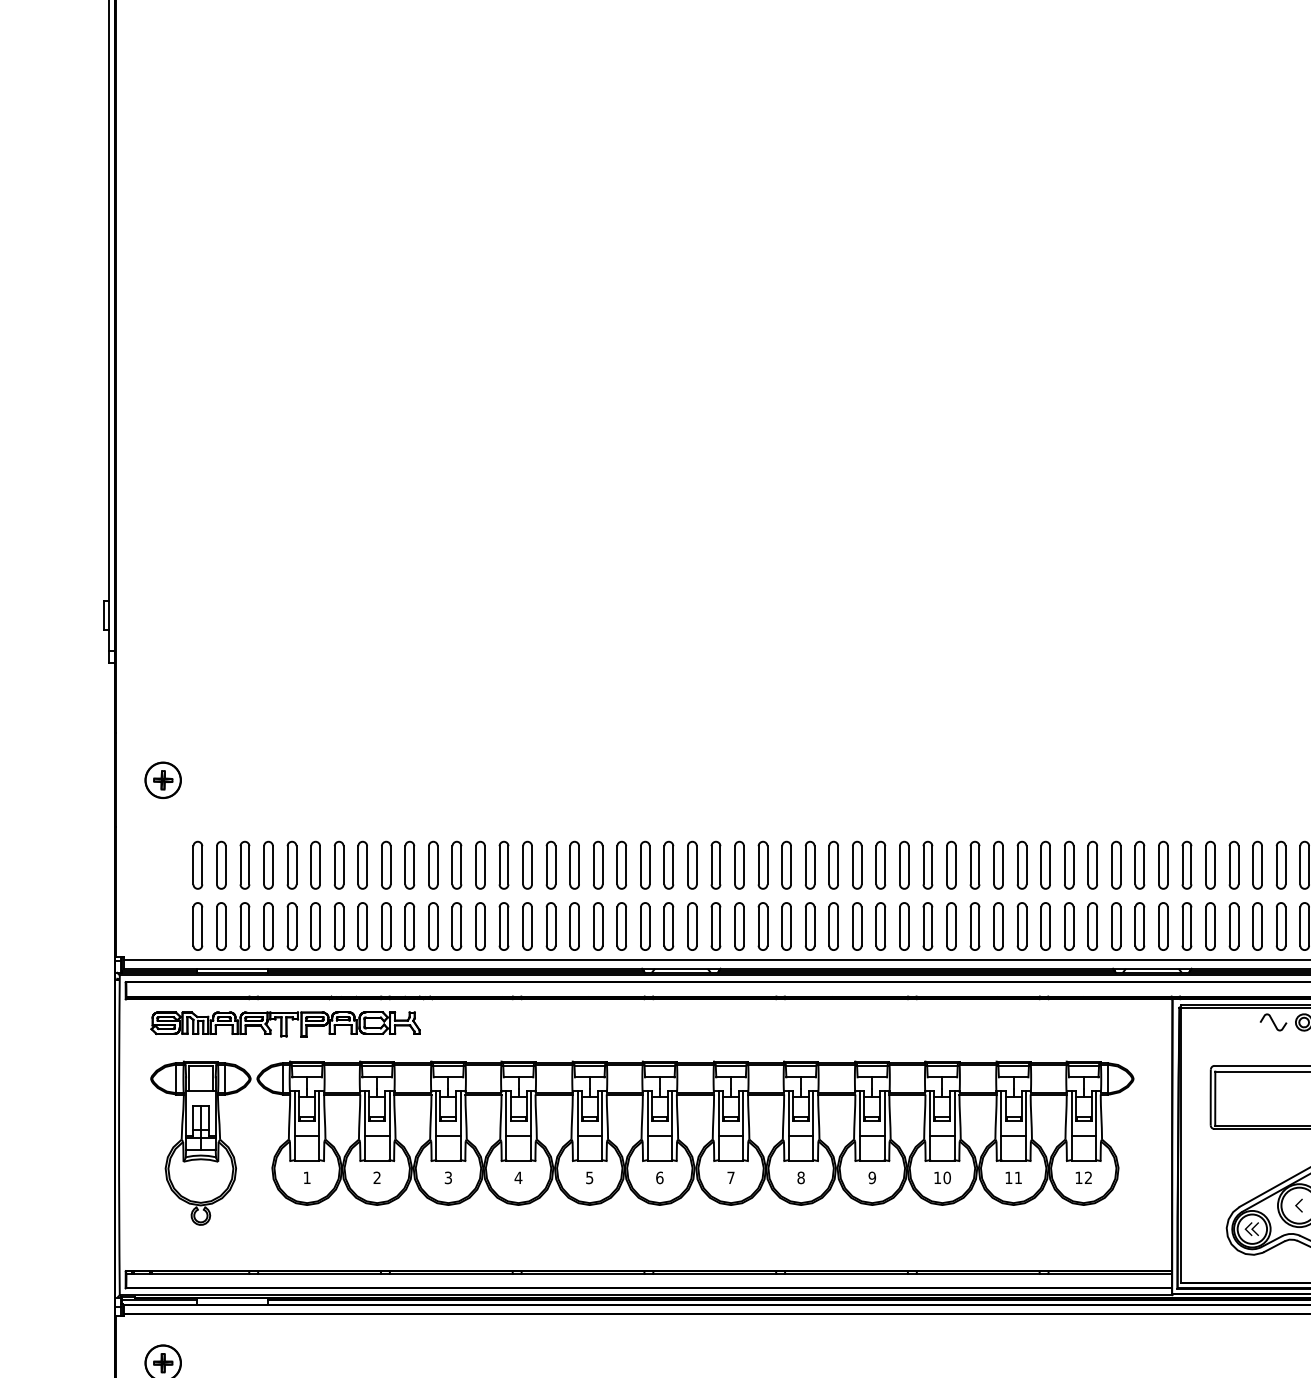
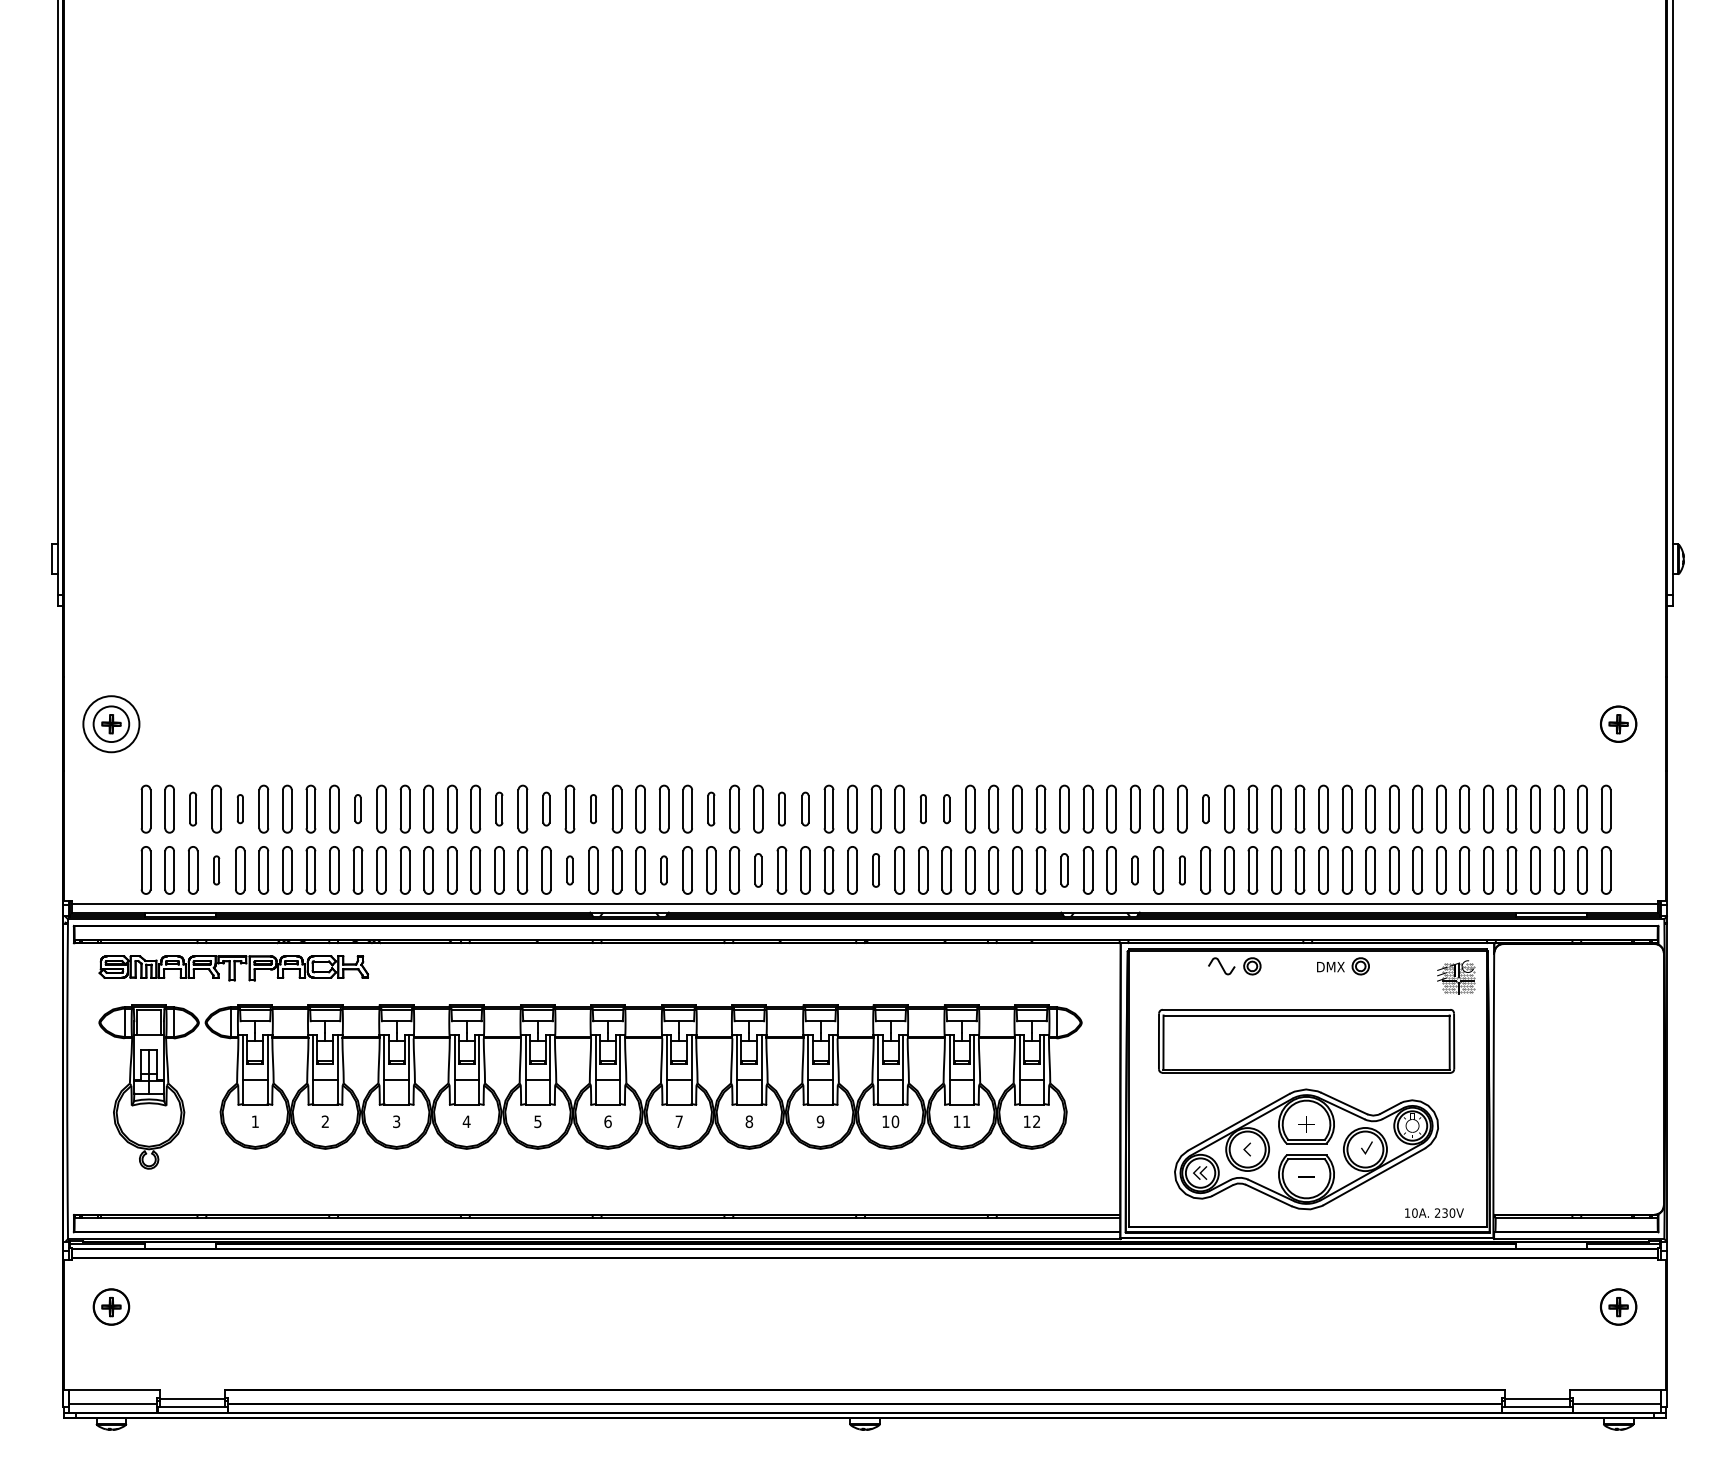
circle: (162, 779) -> (110, 723), size x1.6
part: (244, 864) -> (192, 808), size x0.7
part: (292, 864) -> (240, 808), size x0.6
part: (409, 864) -> (357, 808), size x0.6
part: (551, 864) -> (499, 808), size x0.7
part: (598, 864) -> (546, 808), size x0.7
part: (645, 864) -> (593, 808), size x0.6
part: (763, 864) -> (711, 808), size x0.7
part: (833, 864) -> (781, 808), size x0.7
part: (857, 864) -> (805, 808), size x0.7
part: (975, 864) -> (923, 808), size x0.6
part: (998, 864) -> (946, 808), size x0.6
part: (1257, 864) -> (1205, 808), size x0.6
part: (268, 926) -> (216, 870), size x0.6
part: (621, 926) -> (569, 870), size x0.6
part: (715, 926) -> (663, 870), size x0.6
part: (810, 926) -> (758, 870), size x0.7
part: (927, 926) -> (875, 870), size x0.7
part: (1116, 926) -> (1064, 870), size x0.7
part: (1186, 926) -> (1134, 870), size x0.6
part: (1234, 926) -> (1182, 870), size x0.6

